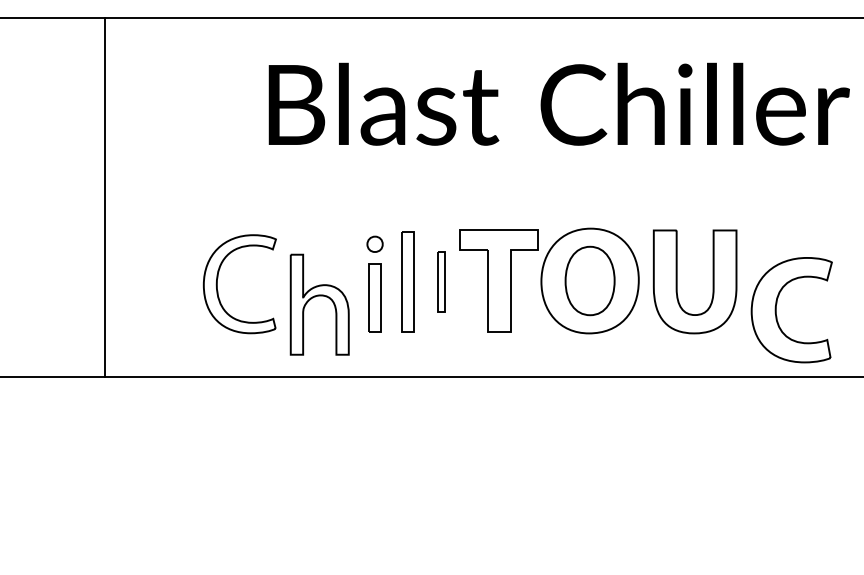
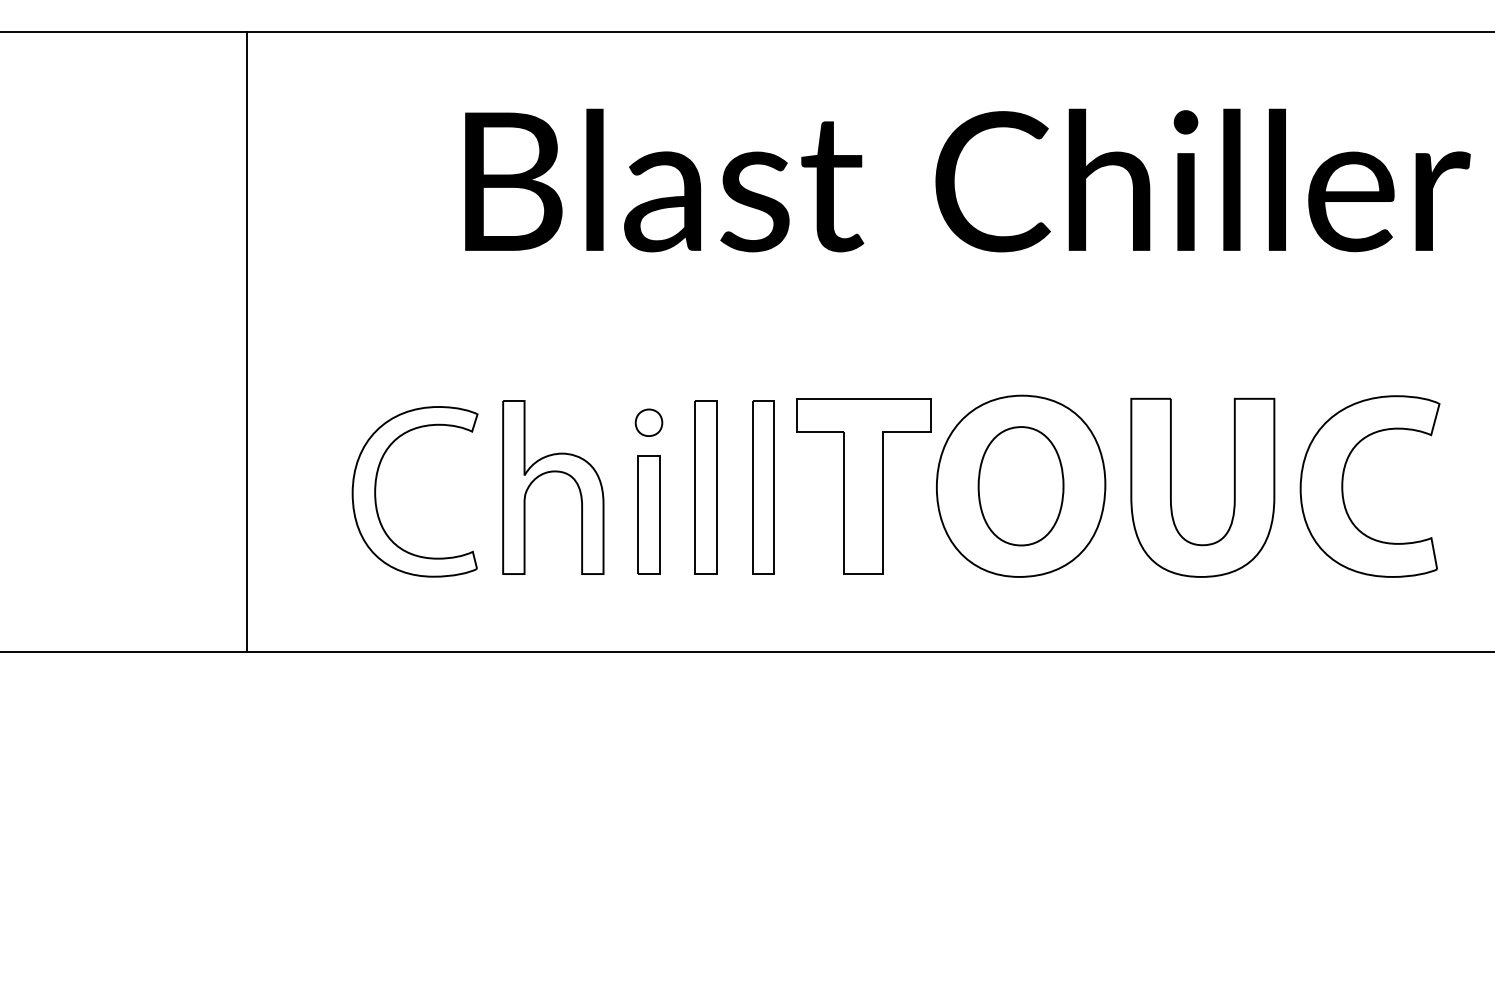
line: (105, 197) -> (246, 341), moved
part: (441, 281) -> (763, 487), size x1.67
part: (319, 296) -> (552, 473), moved
part: (776, 310) -> (1343, 487), moved

